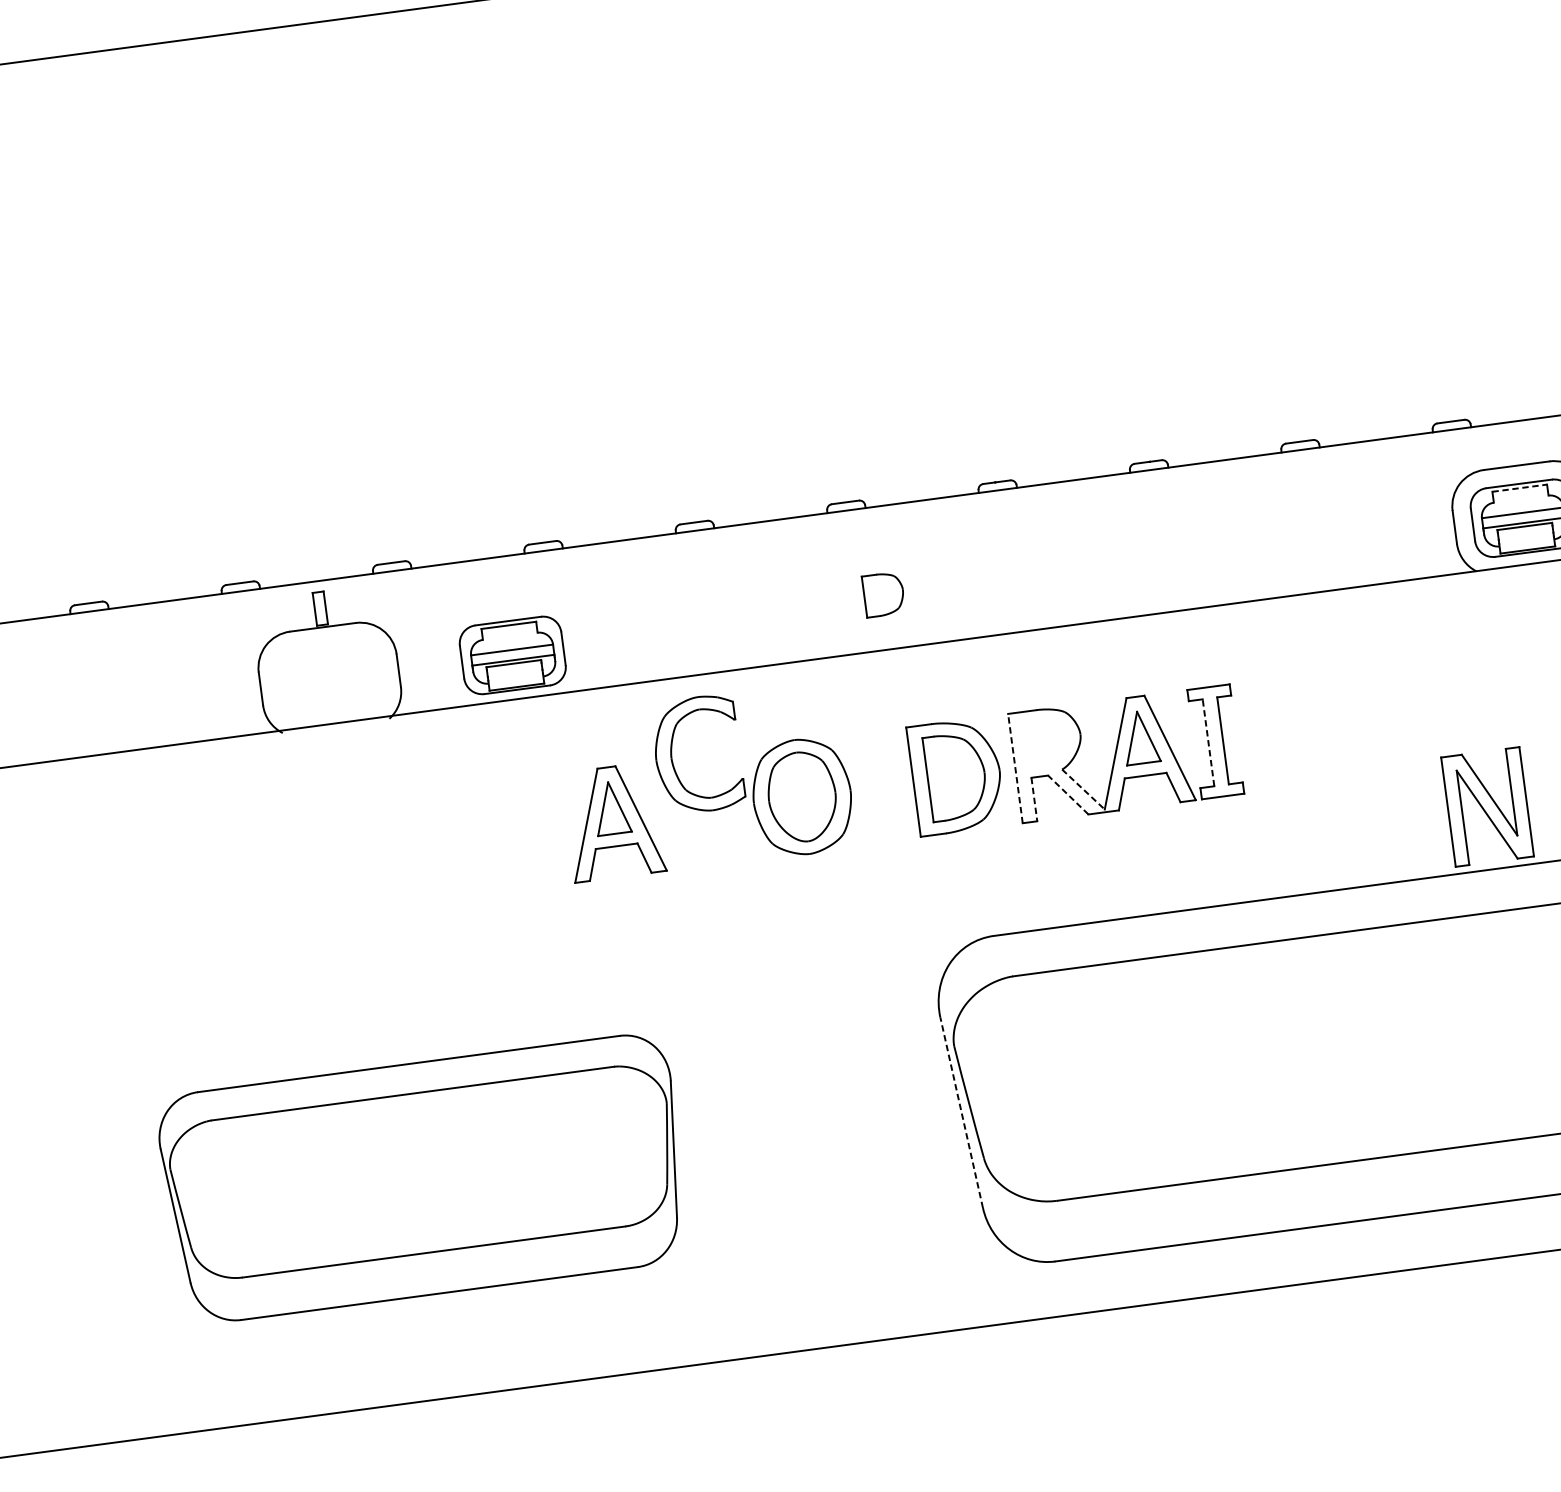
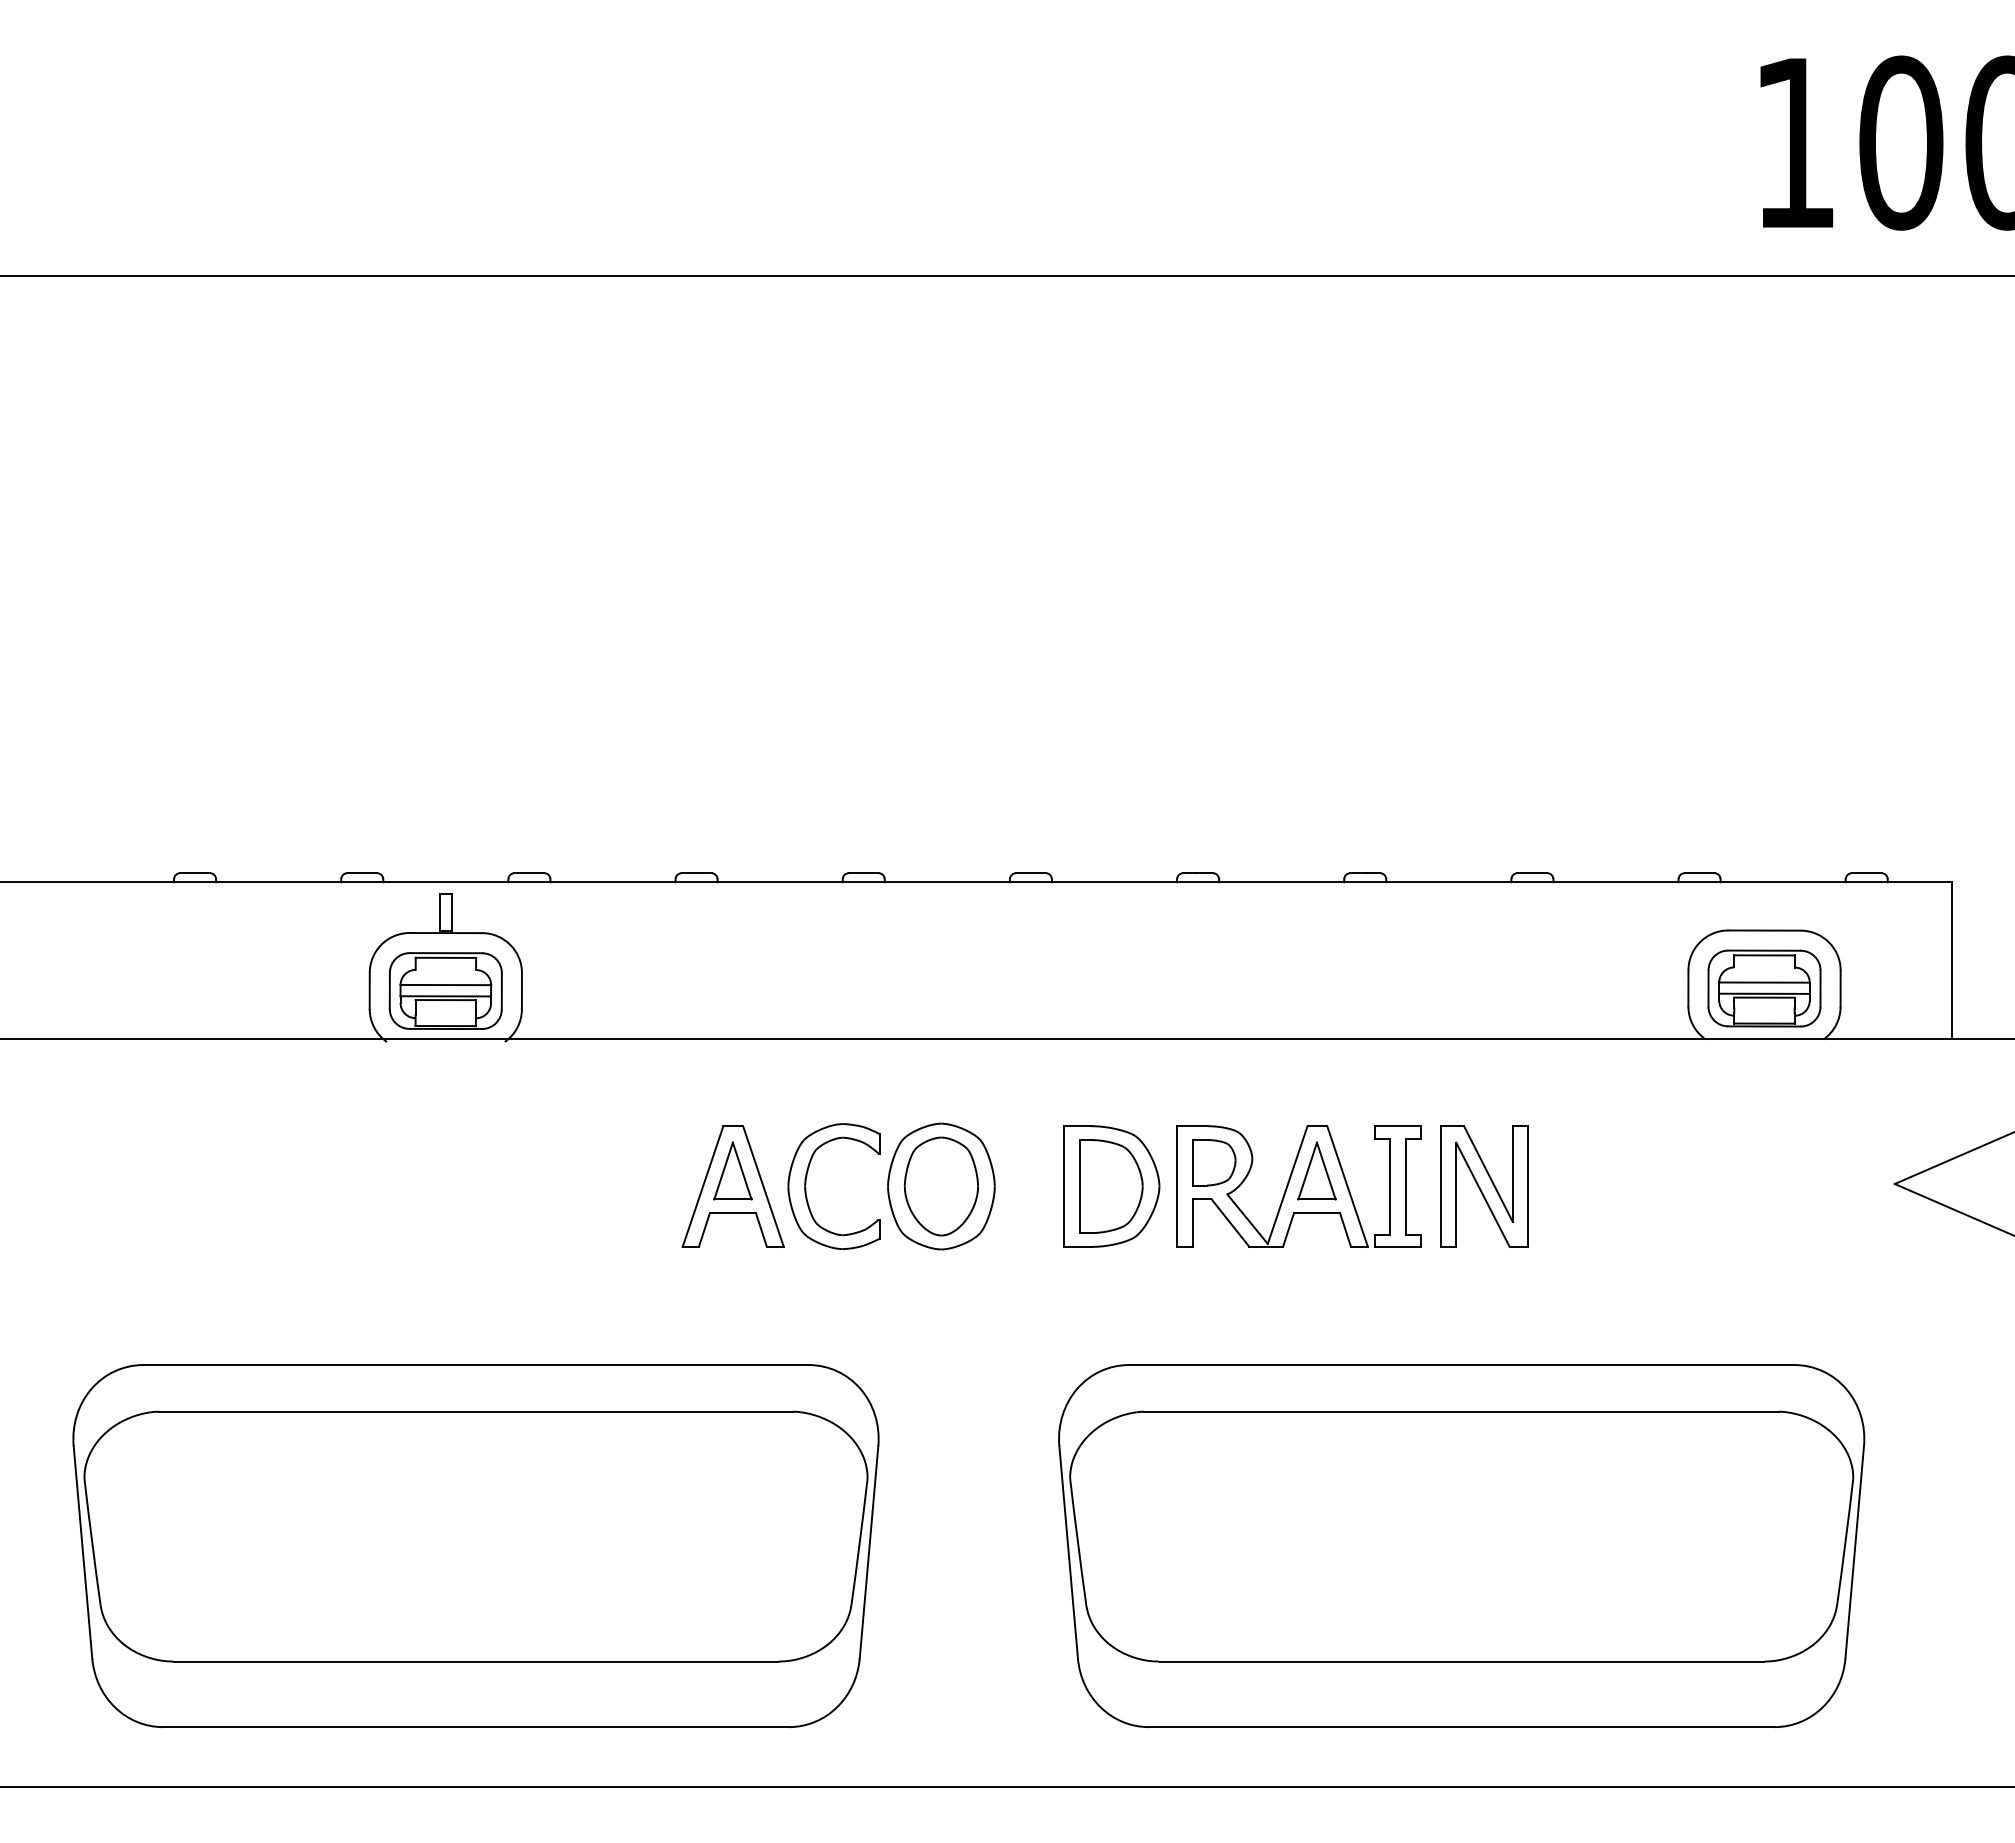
line: (1520, 488) -> (1765, 955), dashed -> solid
part: (884, 594) -> (1214, 1162), moved
part: (512, 654) -> (445, 990), moved
line: (1208, 742) -> (1390, 1186), dashed -> solid
part: (672, 757) -> (806, 1185), moved
line: (1015, 768) -> (1176, 1186), dashed -> solid
line: (1083, 789) -> (1247, 1219), dashed -> solid
line: (1068, 794) -> (1230, 1222), dashed -> solid
line: (1034, 800) -> (1192, 1223), dashed -> solid
part: (1487, 806) -> (1484, 1186), moved
line: (961, 1113) -> (1068, 1552), dashed -> solid
part: (423, 1178) -> (475, 1545), size x1.43

